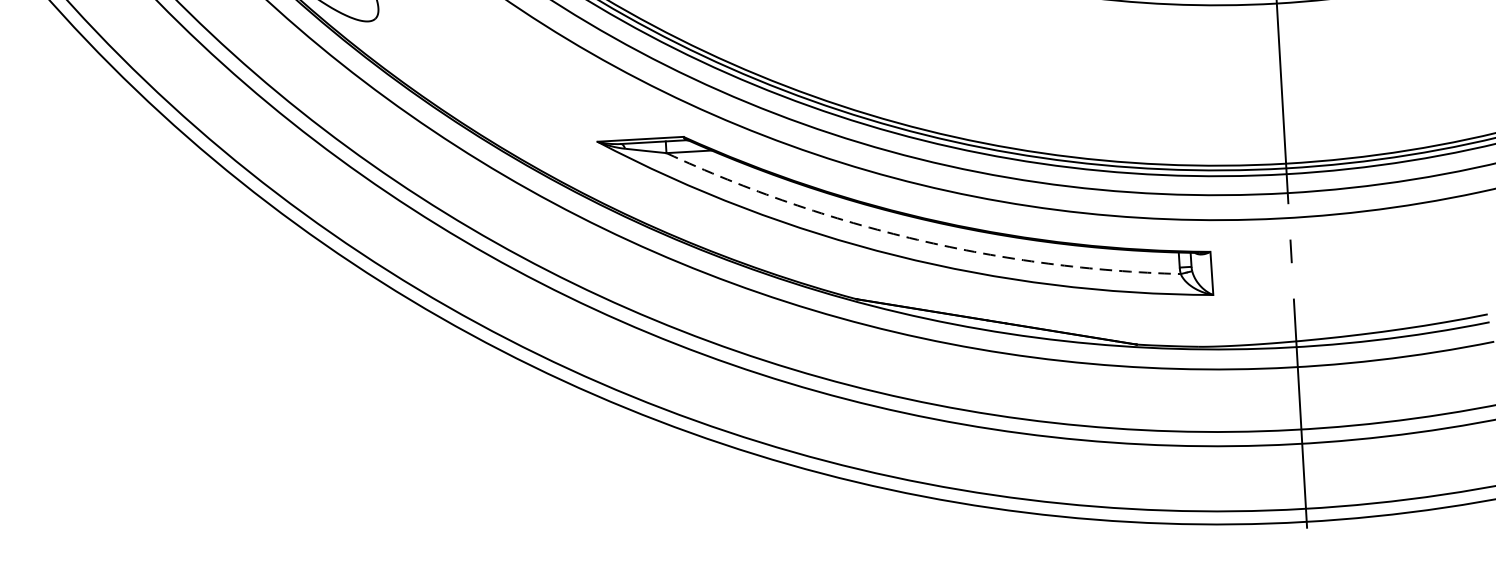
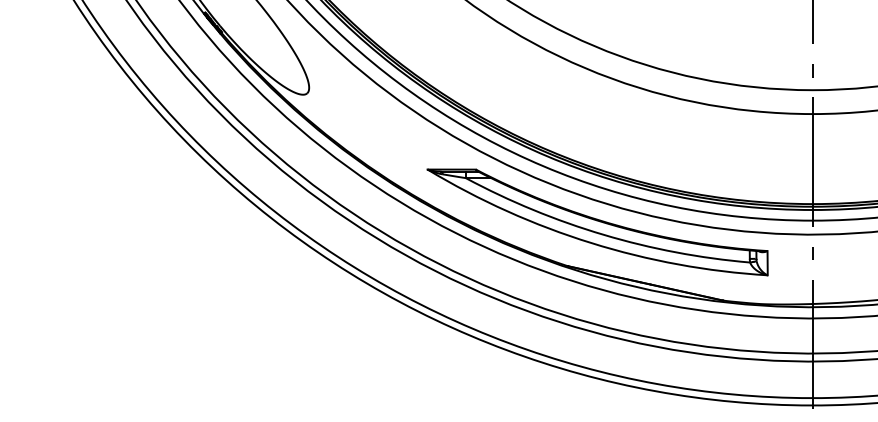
arc: (916, 239) -> (603, 234), dashed -> solid

